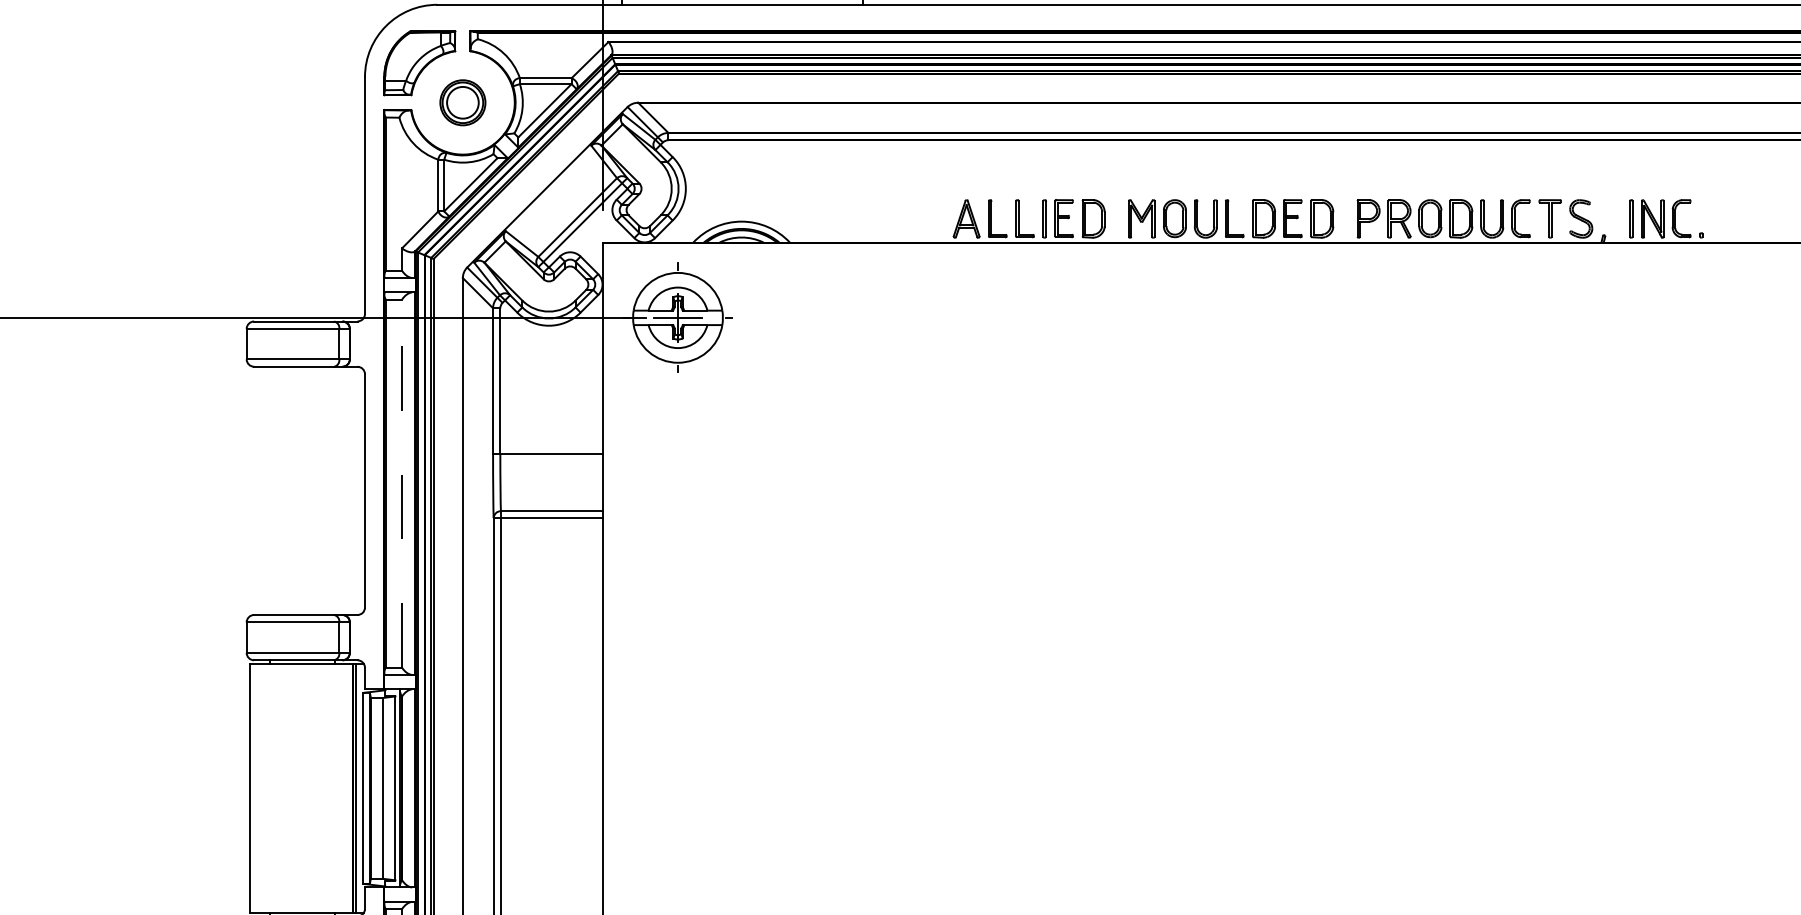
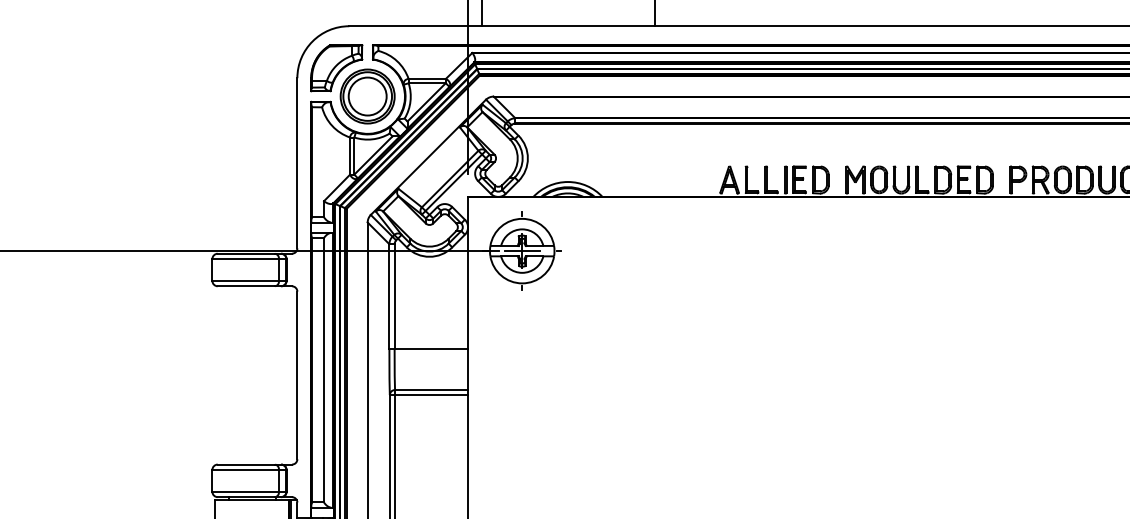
part: (462, 102) -> (367, 96), size x1.67
line: (402, 483) -> (324, 370), dashed -> solid

